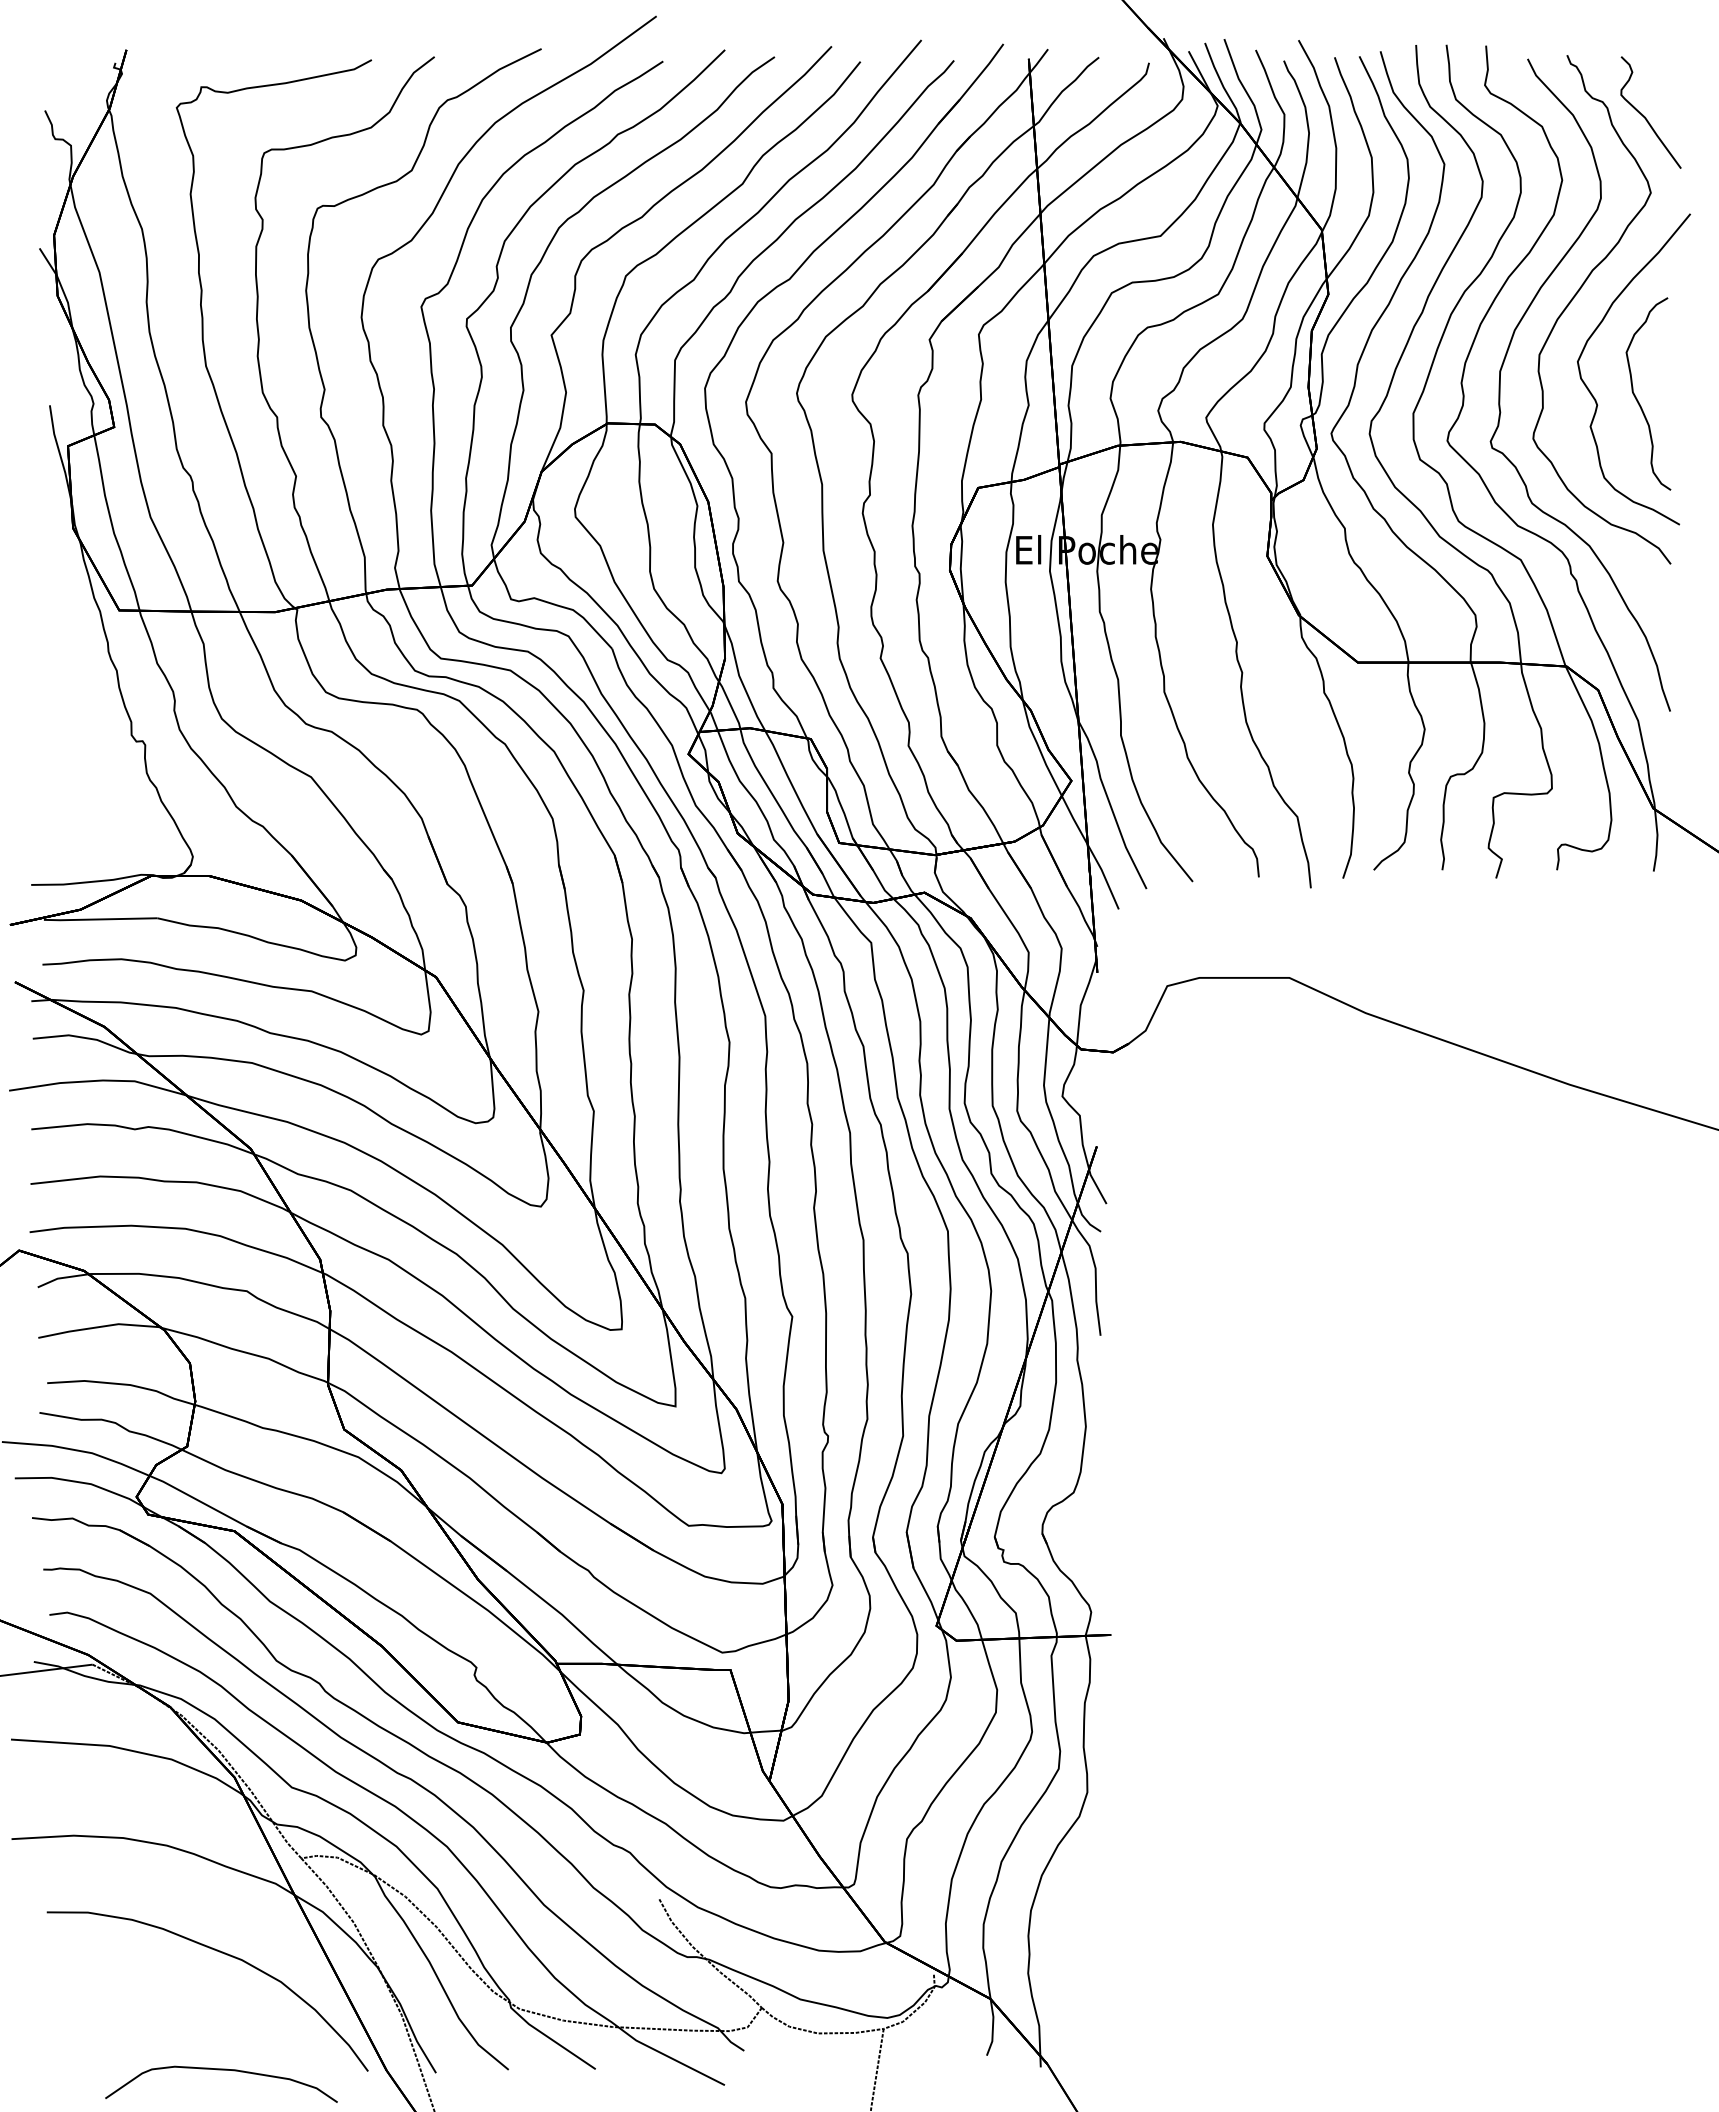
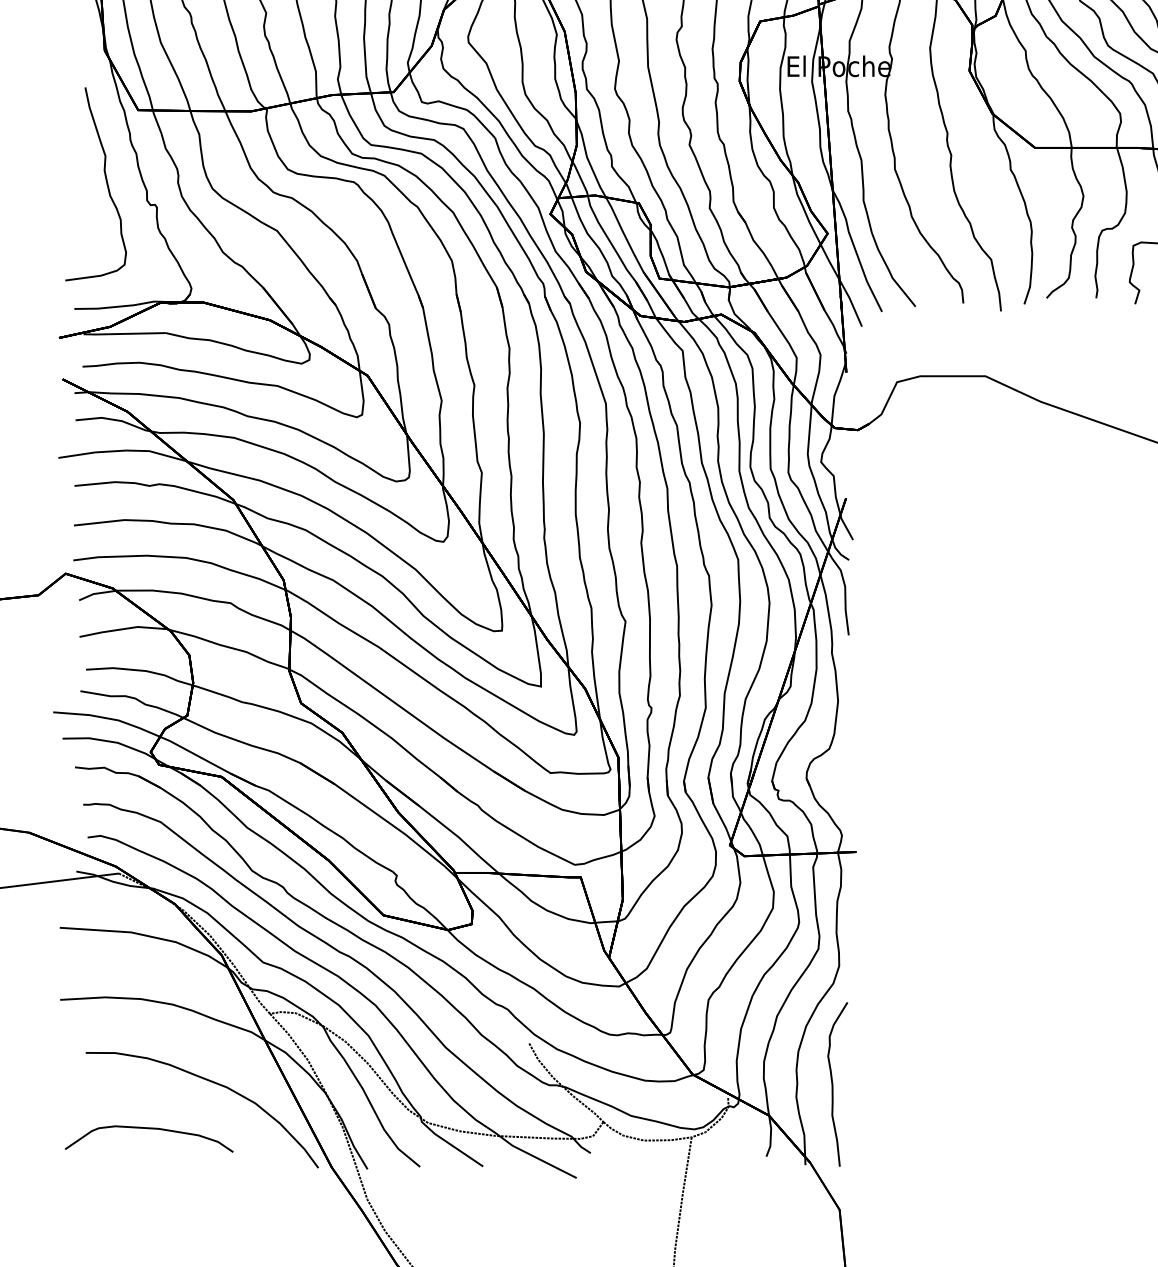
curve: (74, 707) -> (105, 180), added
curve: (1079, 1957) -> (833, 1085), added
curve: (221, 2070) -> (149, 1129), moved

